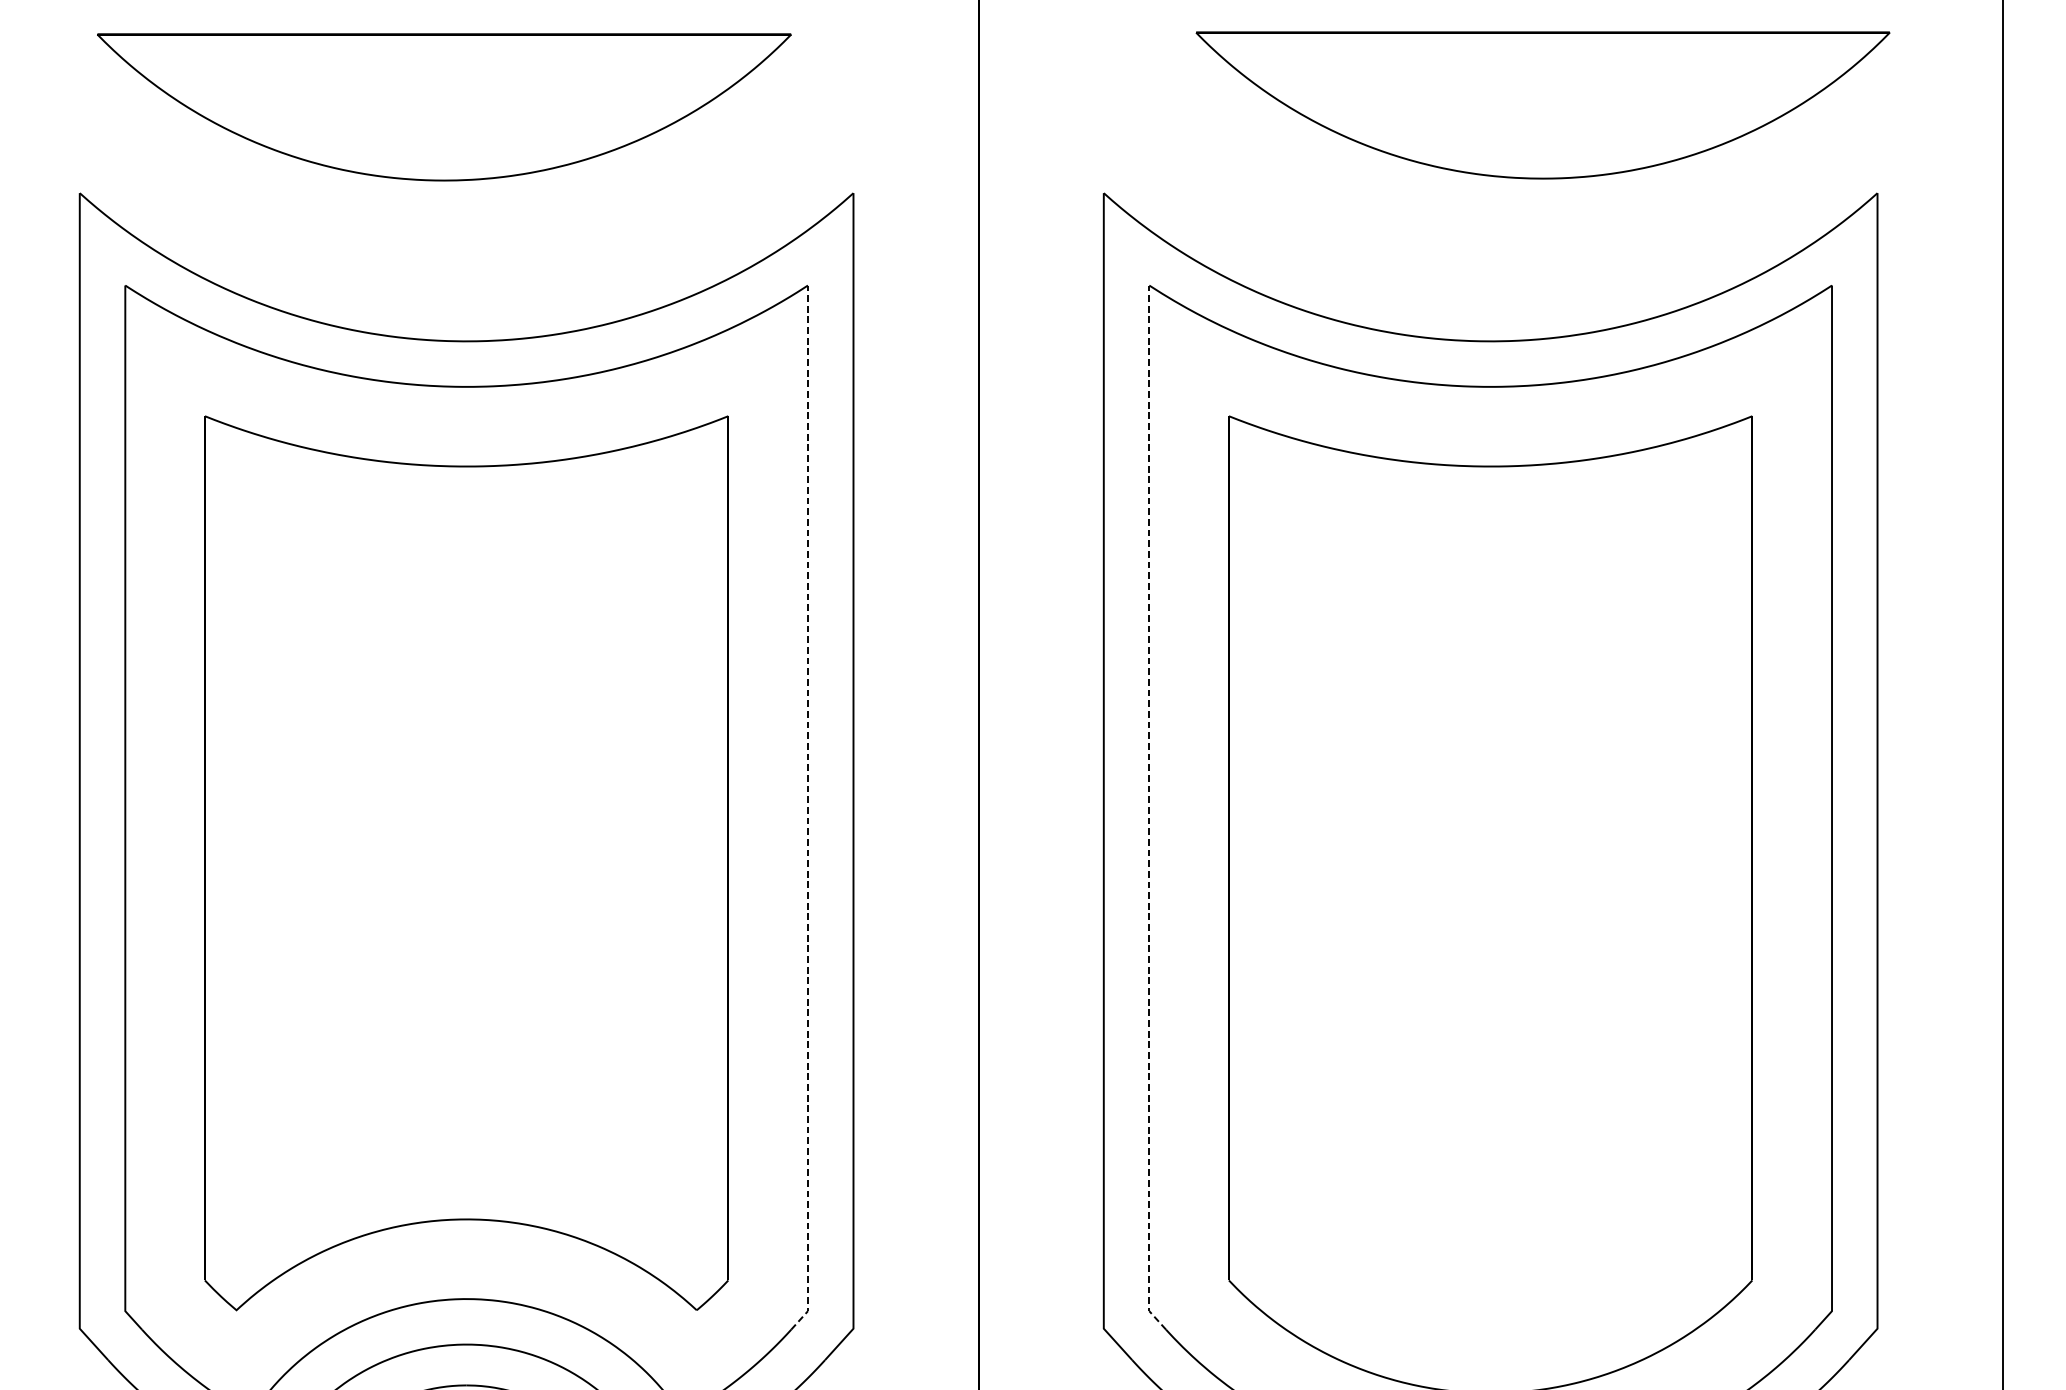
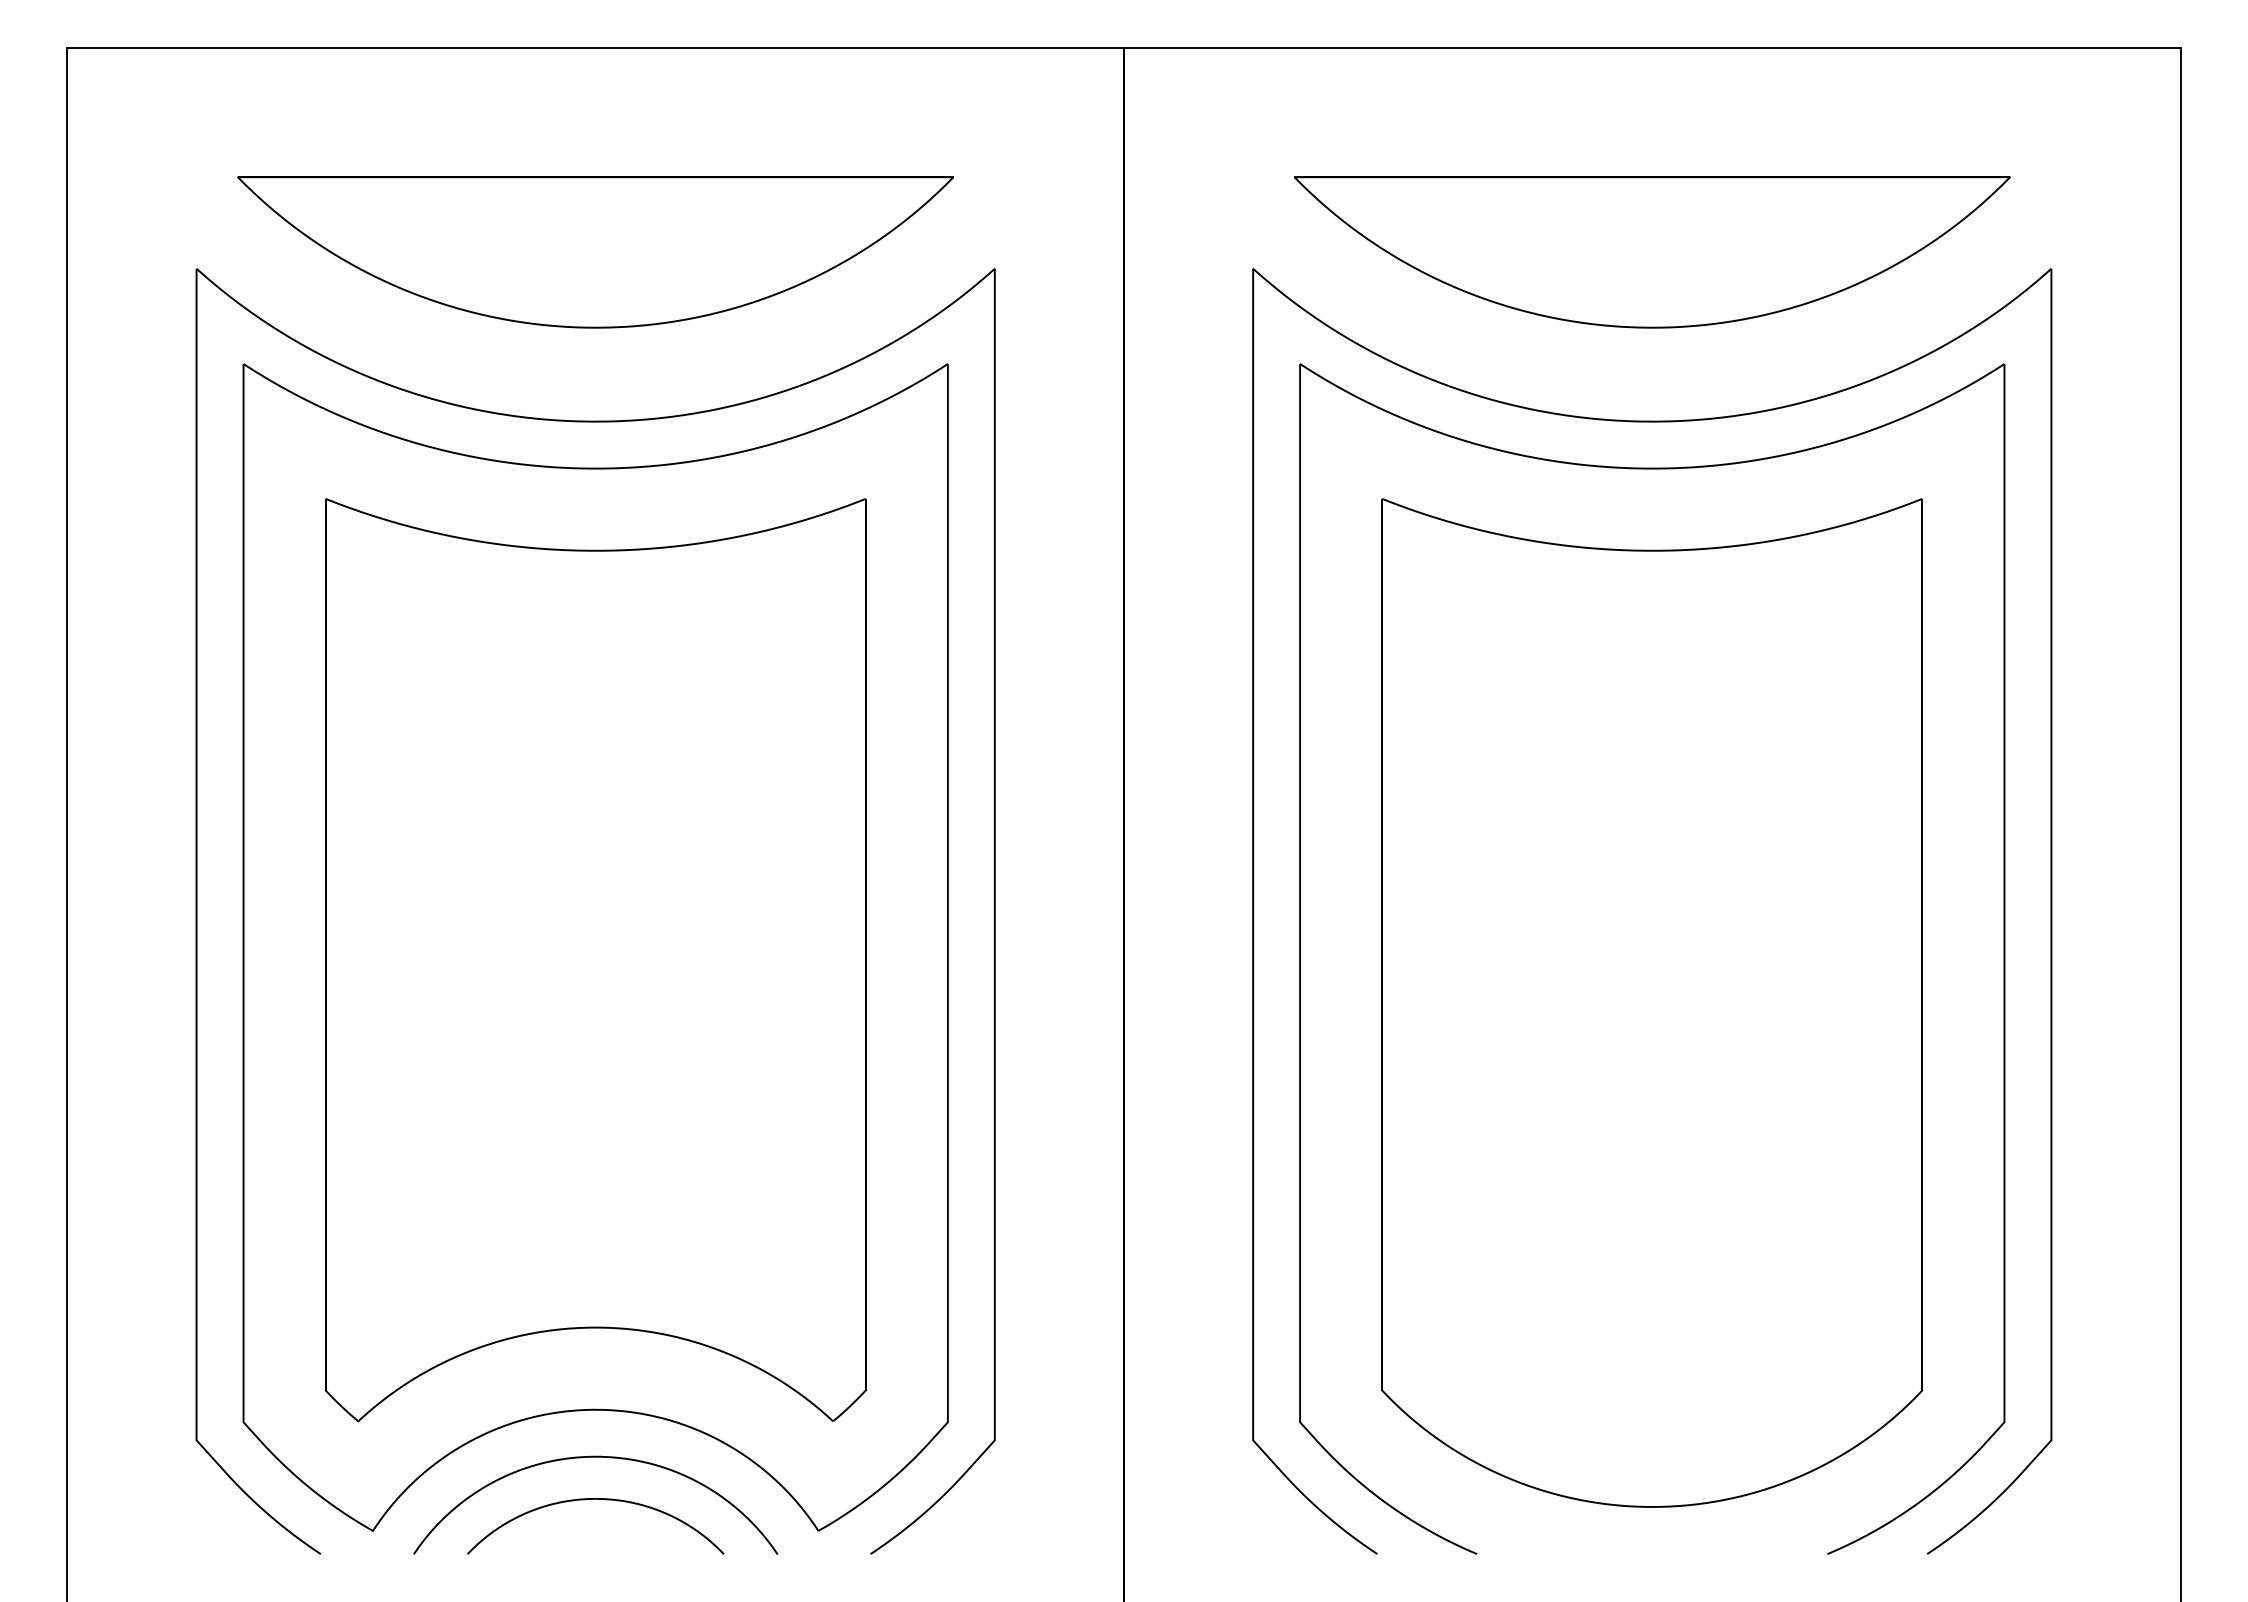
curve: (1543, 33) -> (1652, 178), moved
curve: (444, 35) -> (595, 178), moved
line: (807, 811) -> (947, 906), dashed -> solid
line: (1149, 811) -> (1300, 906), dashed -> solid

